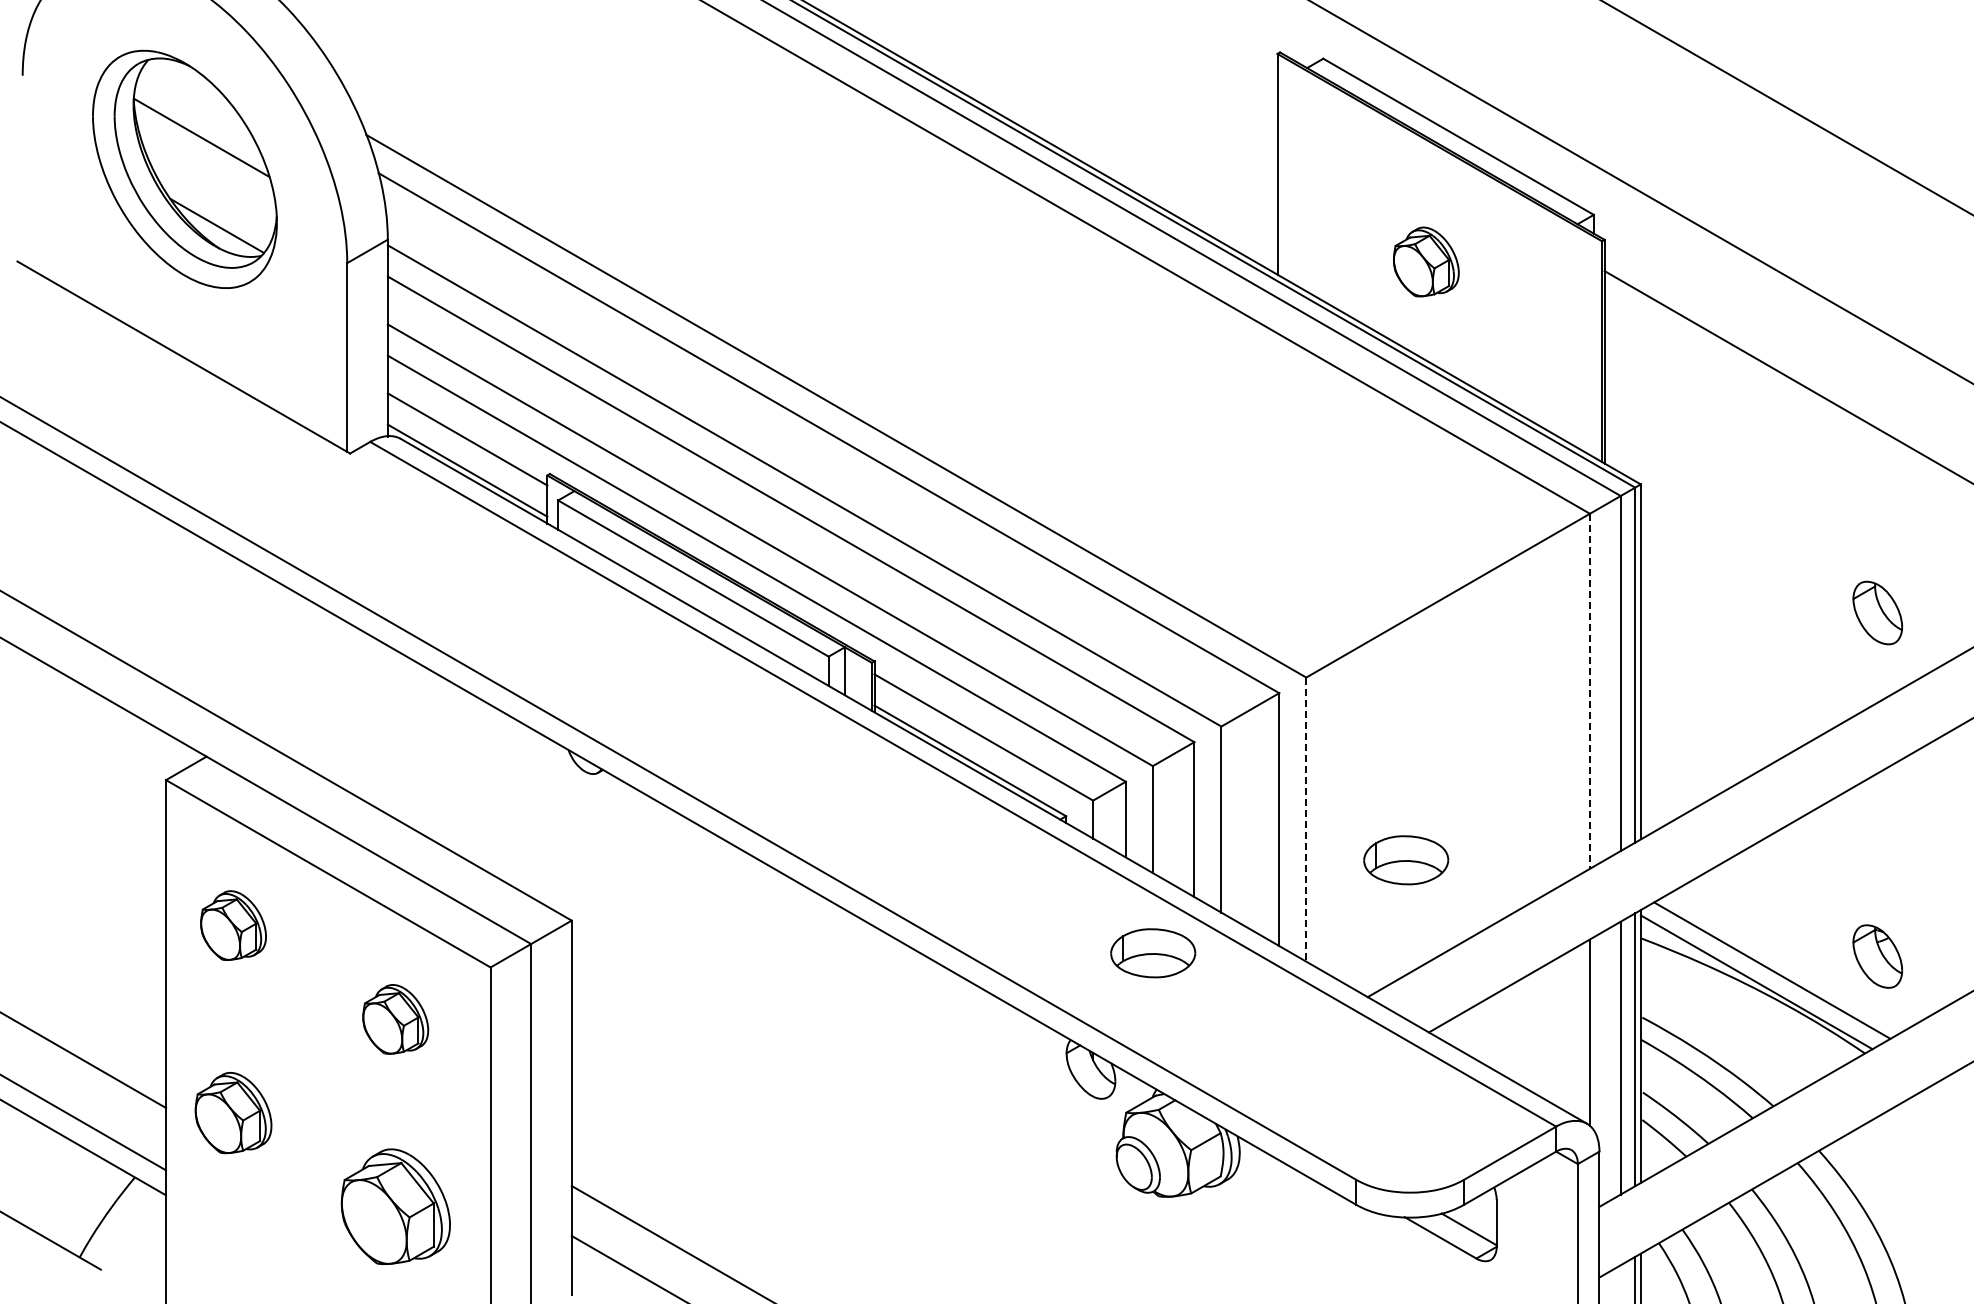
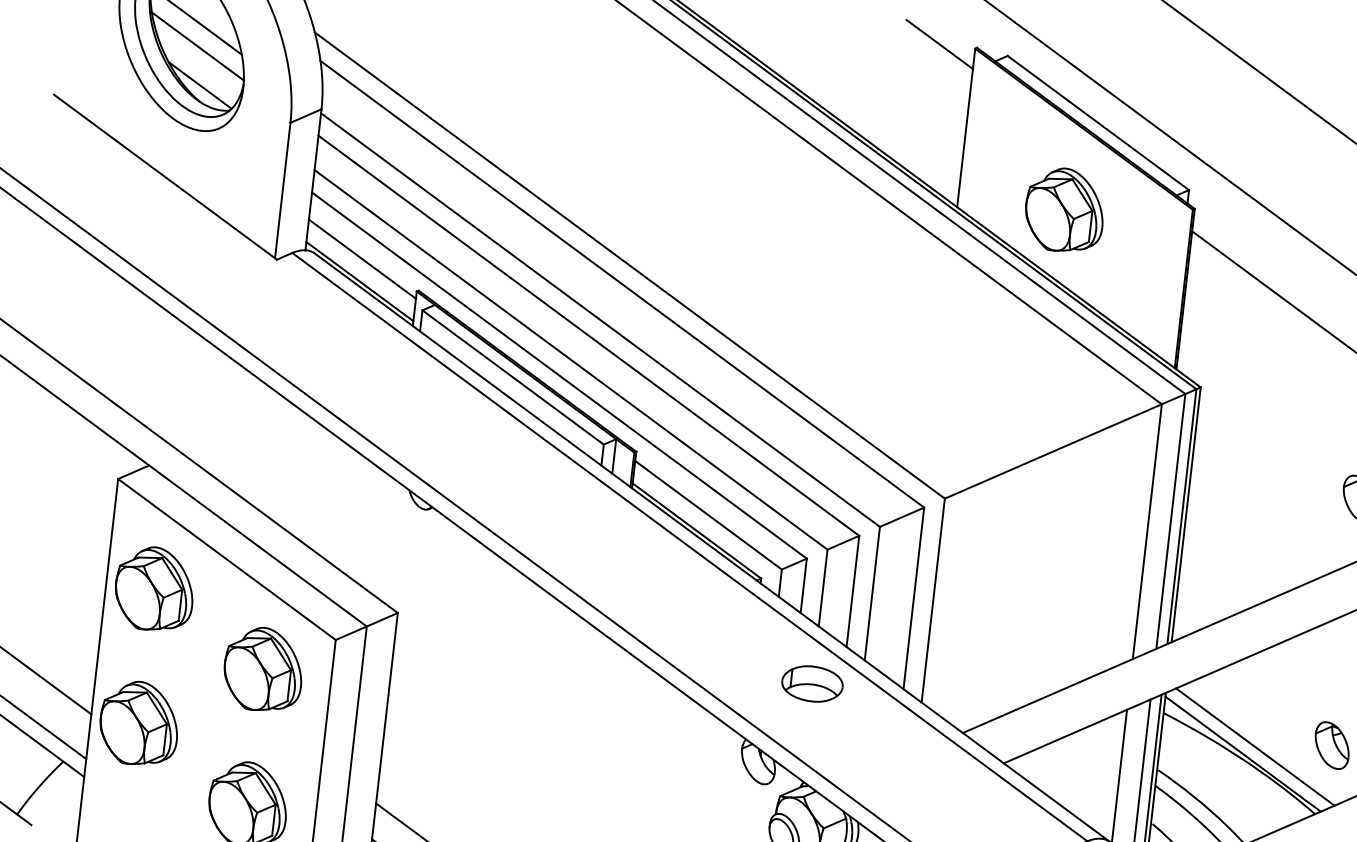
line: (1227, 53) -> (939, 44), added
line: (207, 172) -> (197, 46), added
part: (1426, 261) -> (1065, 209), size x1.67
line: (1589, 691) -> (1146, 531), dashed -> solid
line: (1306, 820) -> (933, 601), dashed -> solid
part: (1406, 860) -> (1001, 638), removed
part: (233, 925) -> (154, 588), size x1.67
part: (395, 1019) -> (263, 669), size x1.67
part: (233, 1112) -> (139, 723), size x1.43

